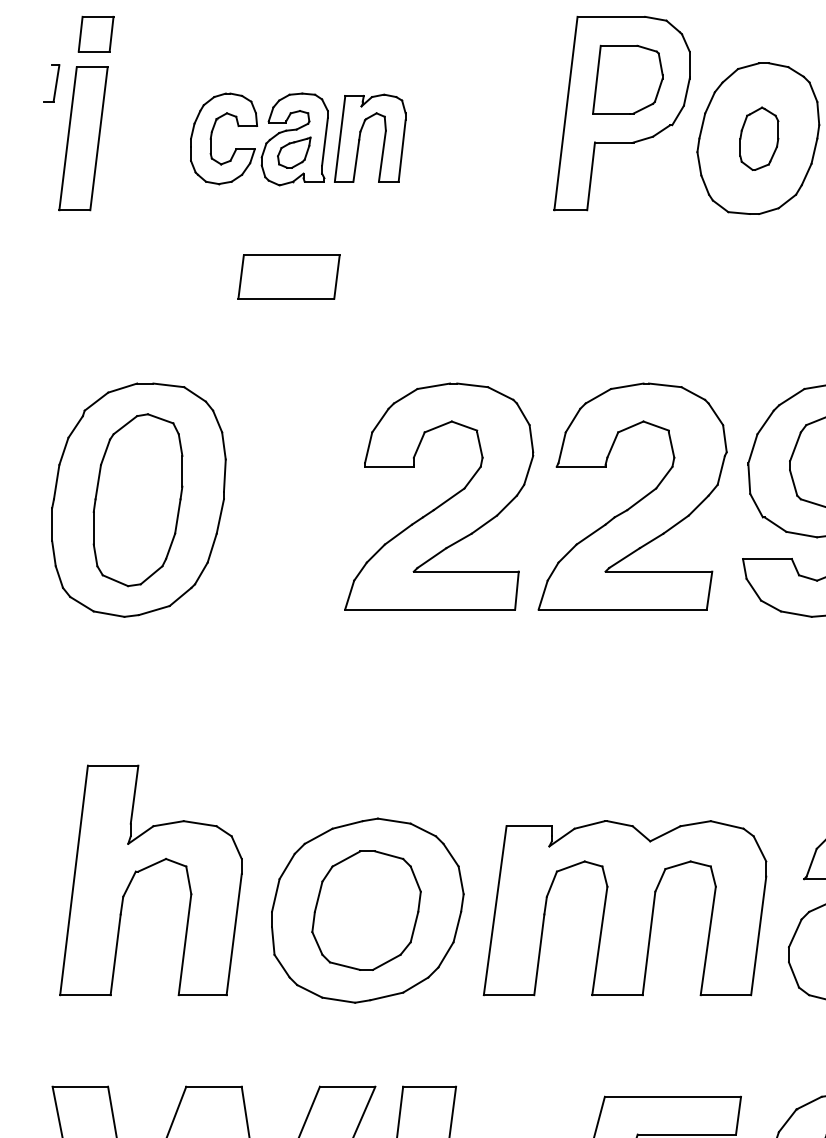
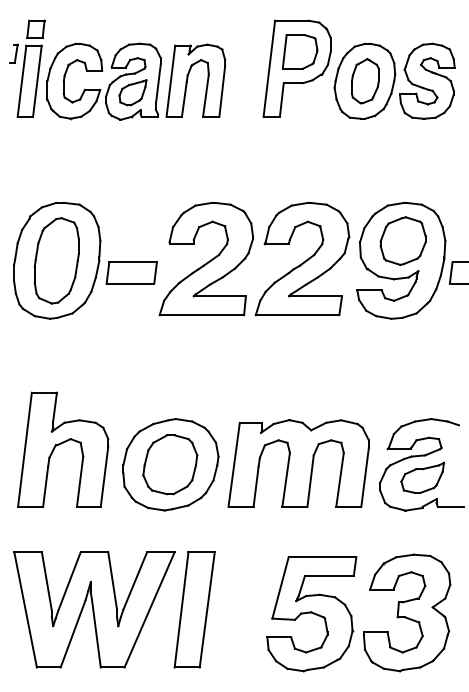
part: (298, 139) -> (136, 81), size x1.67
part: (759, 139) -> (365, 81), size x1.43
part: (288, 276) -> (131, 272), moved

